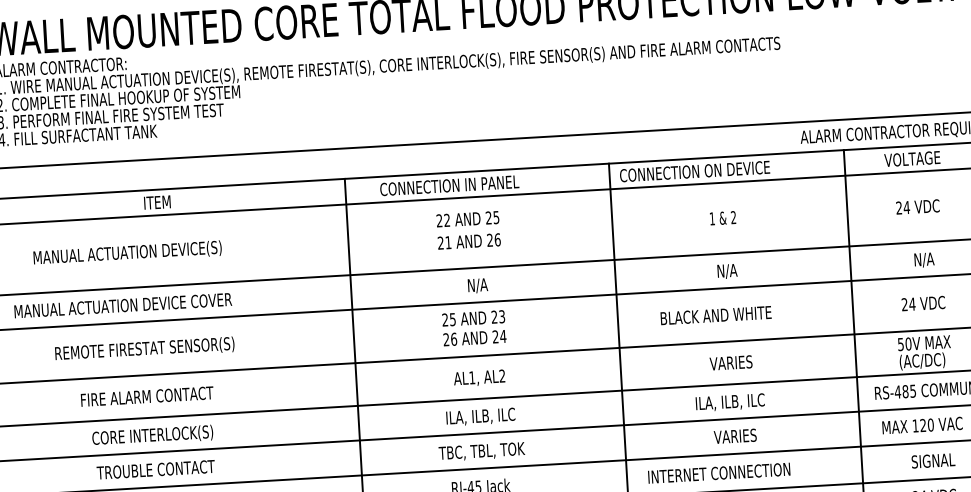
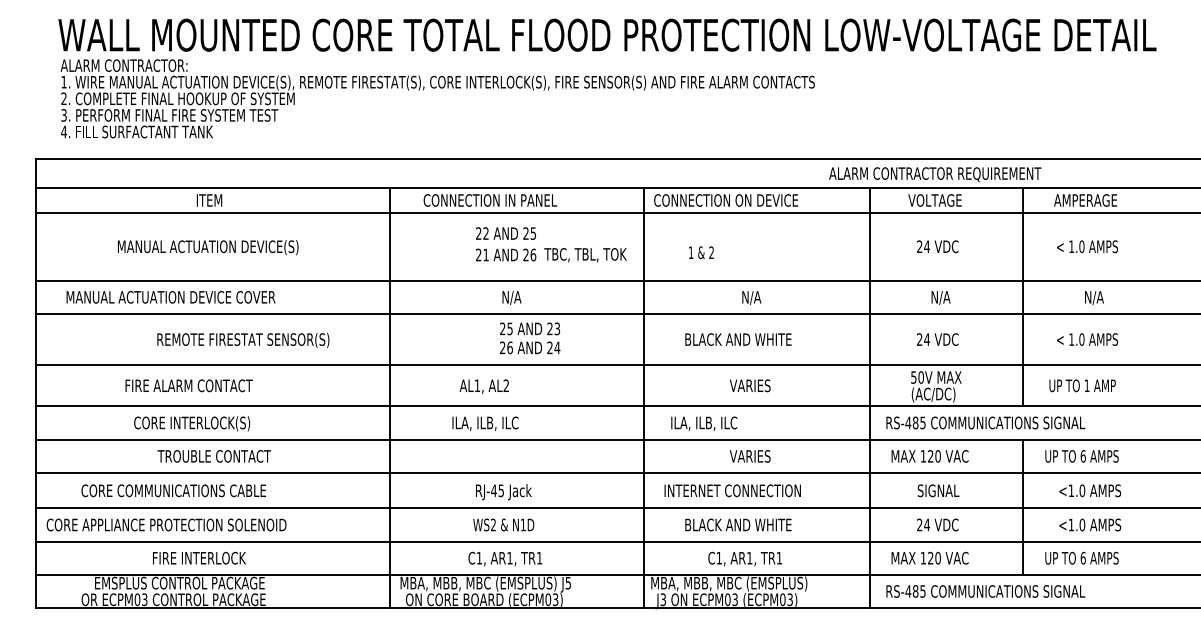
text: (723, 217) -> (701, 252), moved
text: (127, 253) -> (208, 247), moved
text: (474, 328) -> (530, 338), moved
text: (145, 349) -> (243, 340), moved
text: (478, 378) -> (483, 386), moved
text: (730, 402) -> (704, 423), moved
text: (480, 416) -> (485, 423), moved
text: (481, 452) -> (585, 255), moved
text: (155, 469) -> (213, 456), moved

